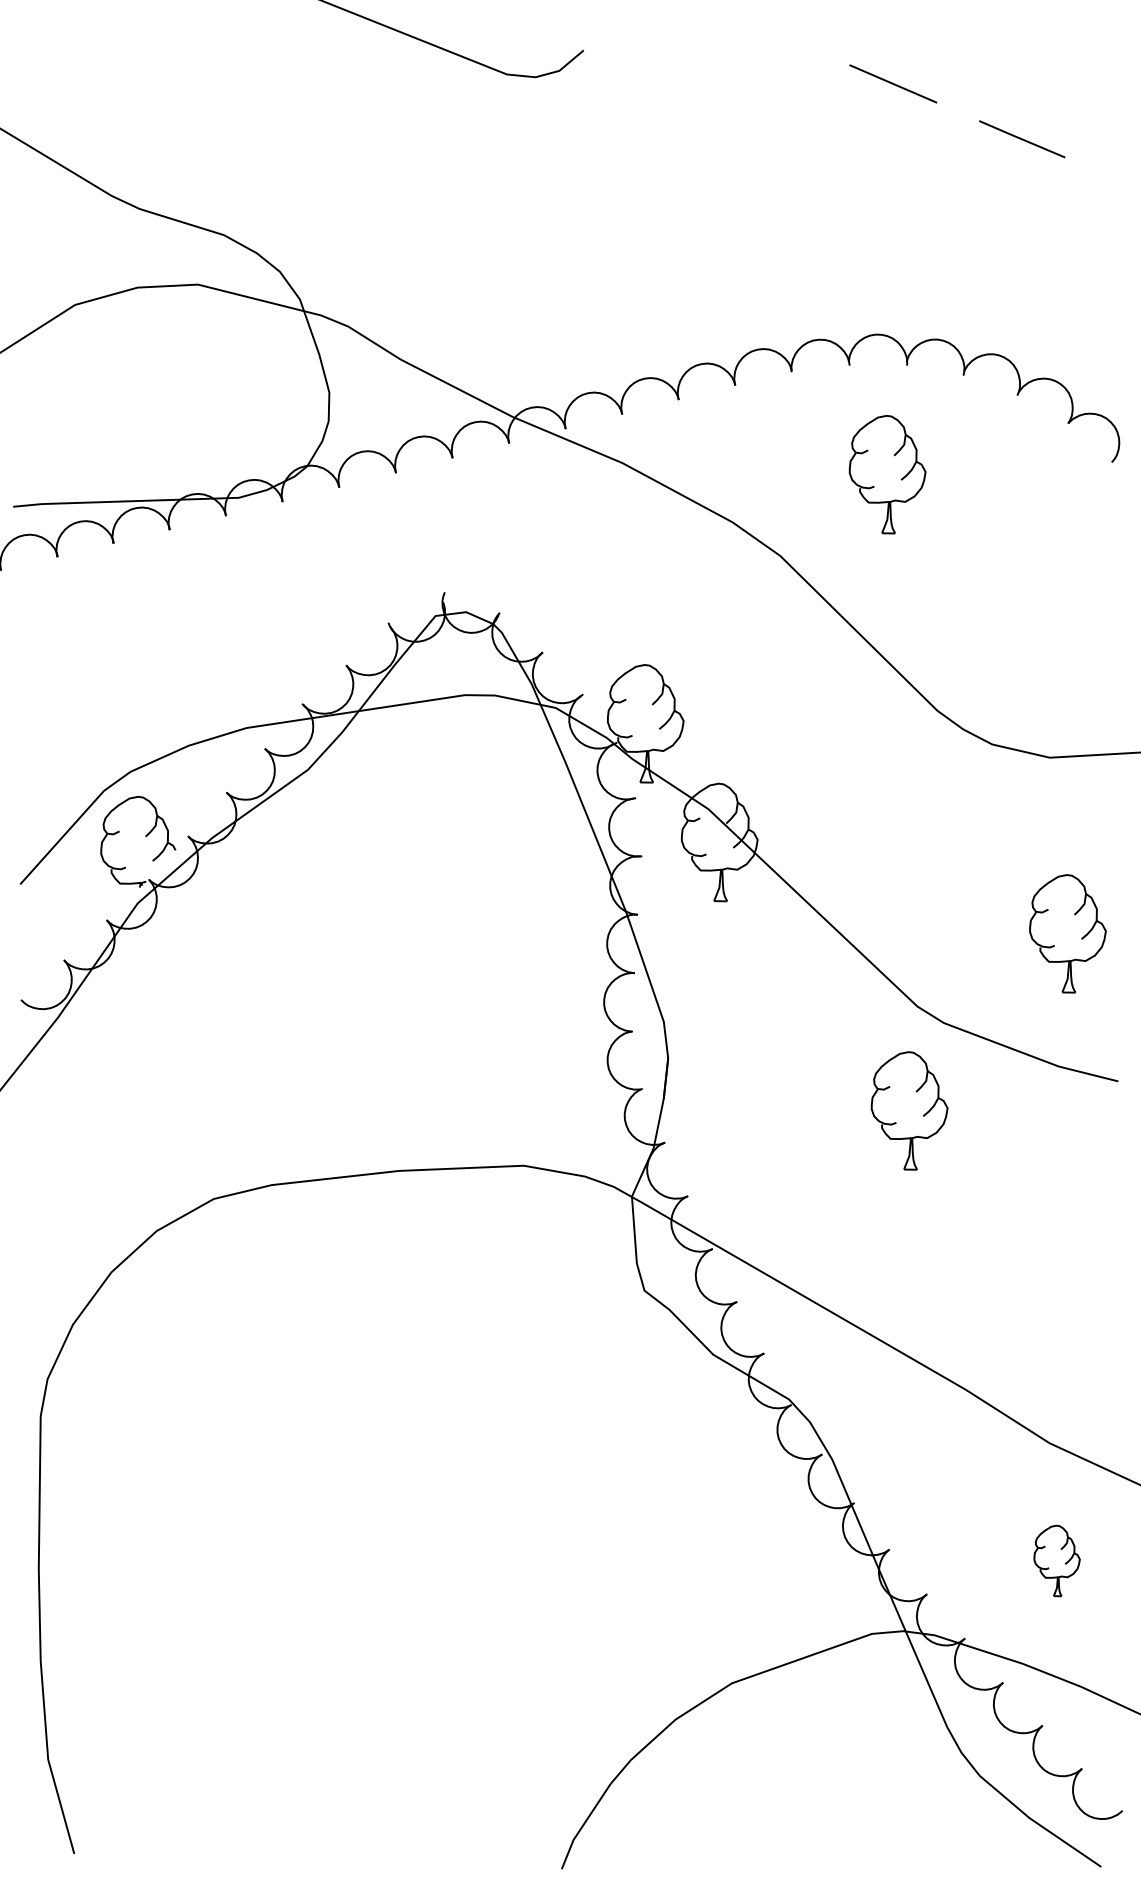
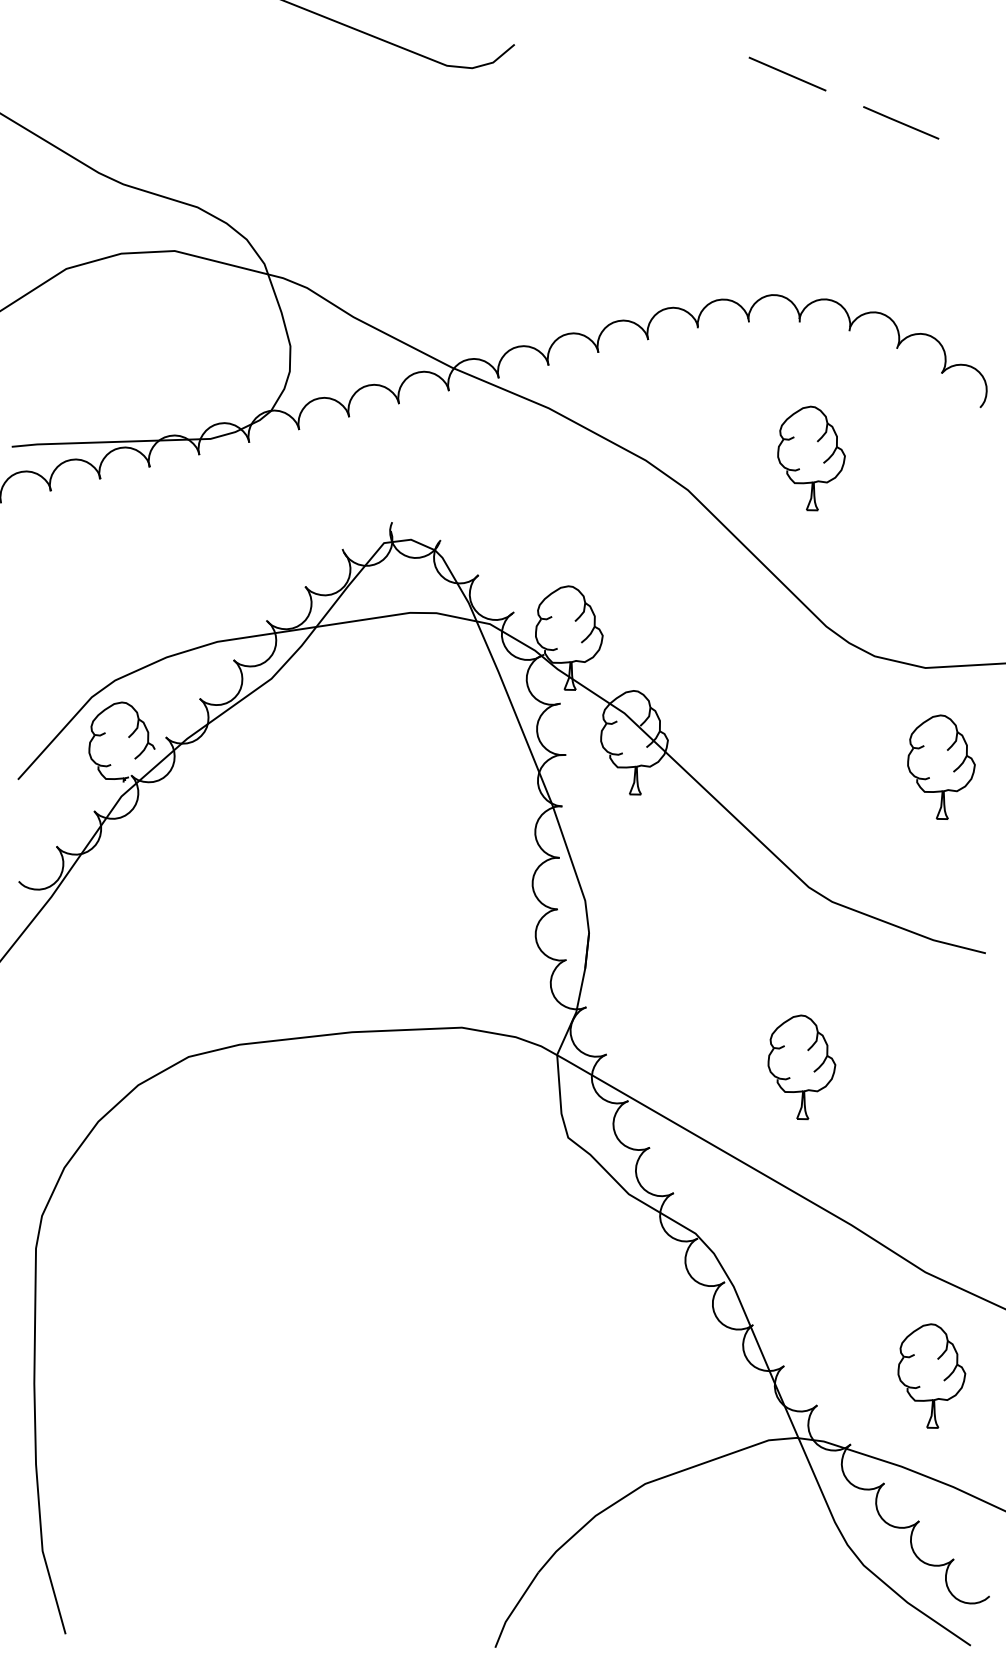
part: (887, 474) -> (811, 458), moved
part: (1067, 932) -> (941, 766), moved
part: (909, 1111) -> (801, 1067), moved
part: (1056, 1560) -> (931, 1375), size x1.67

